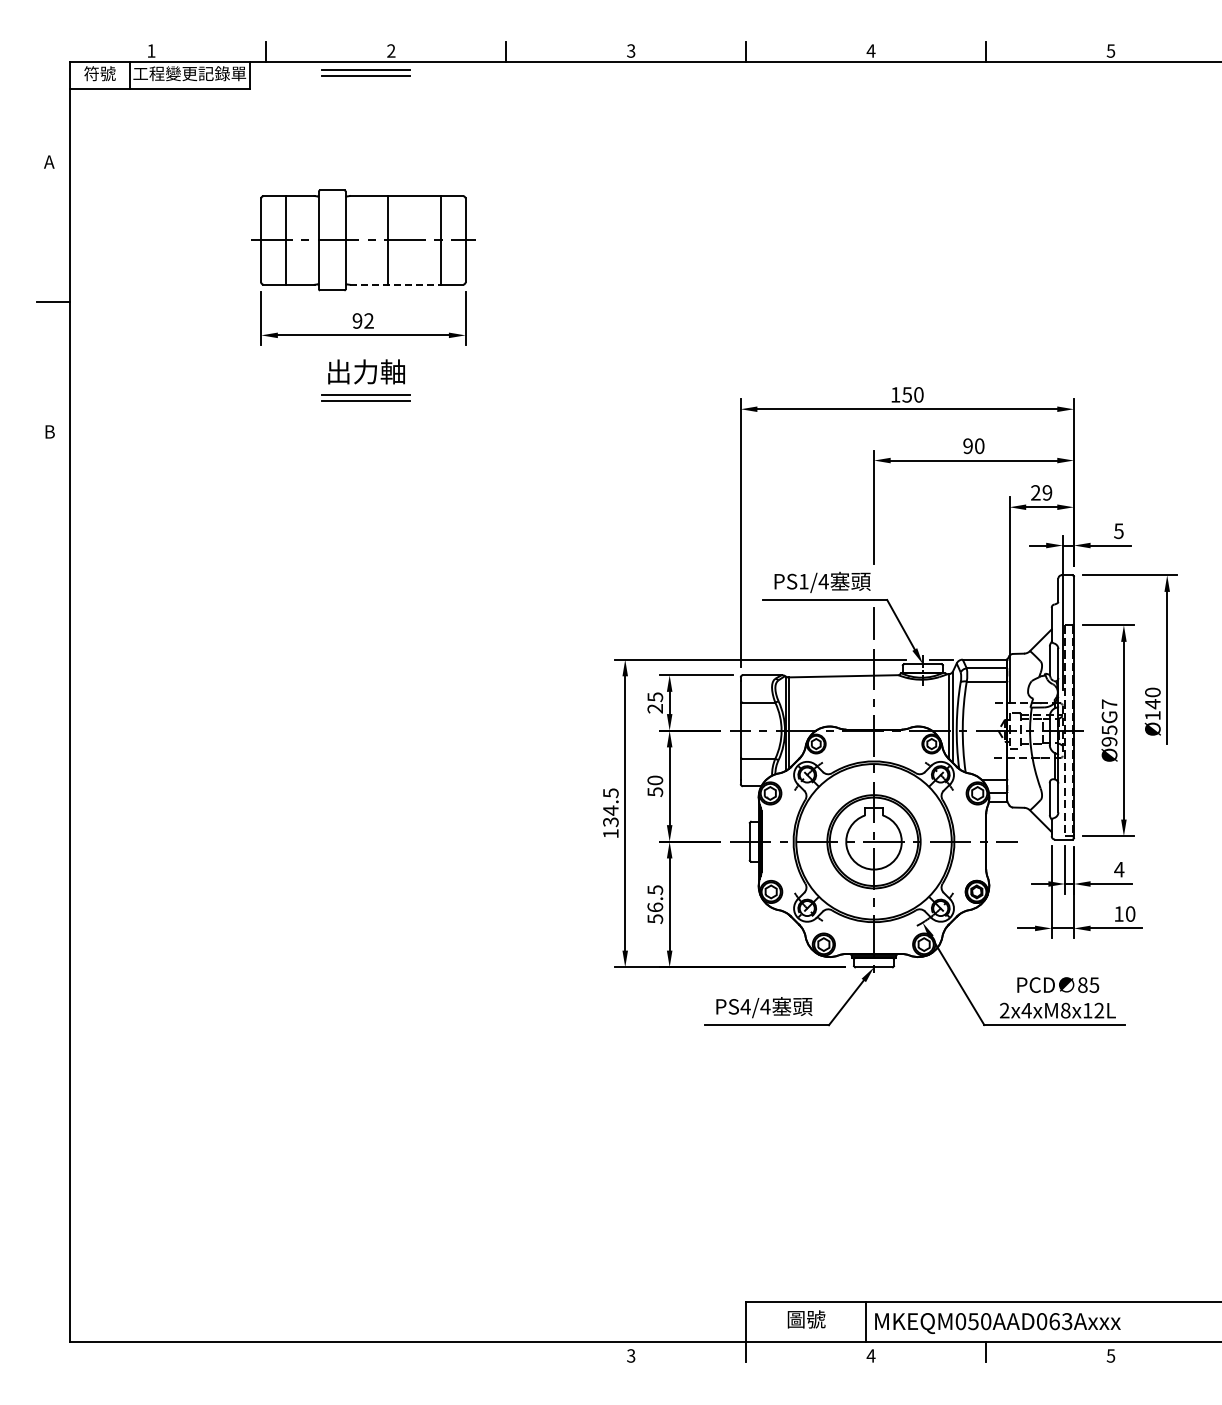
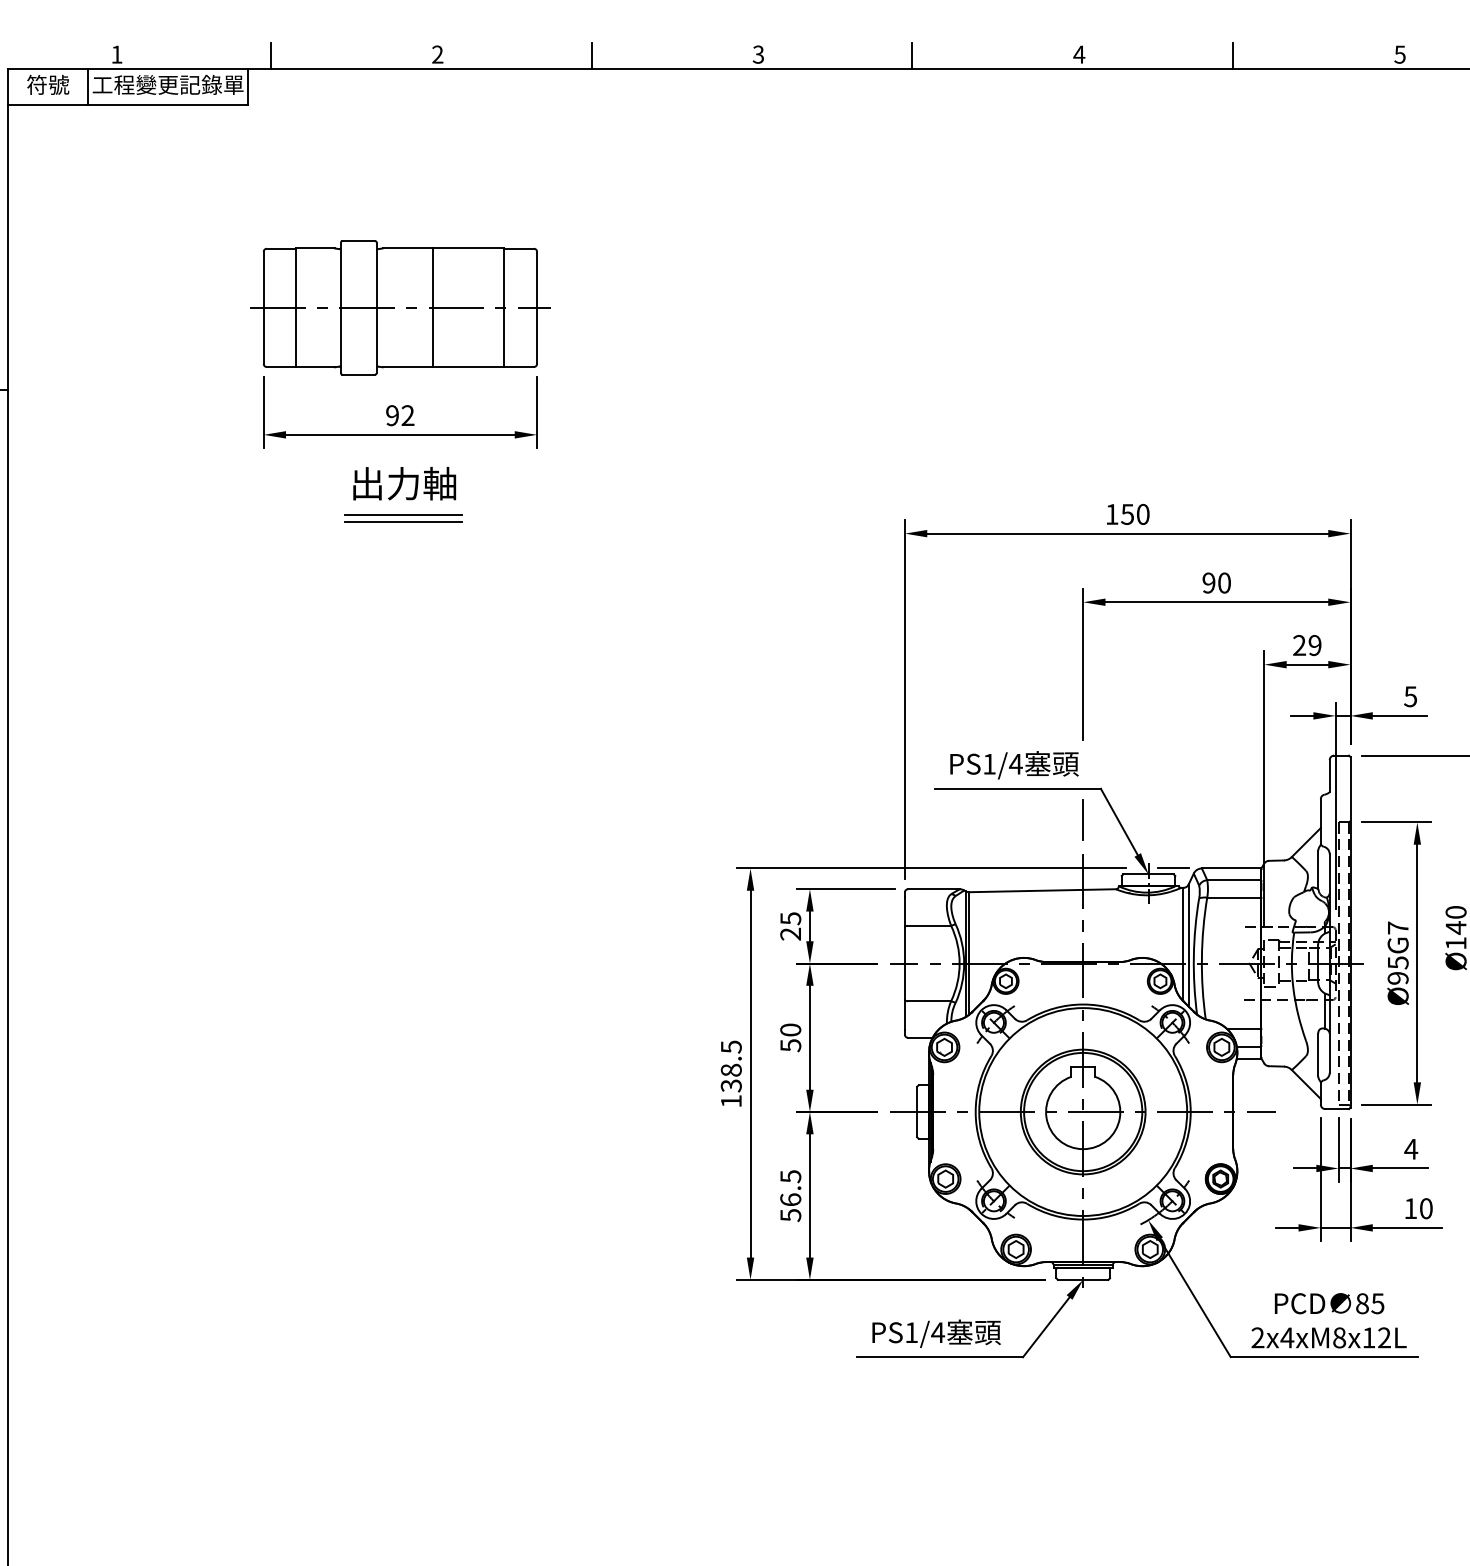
part: (365, 72) -> (403, 83), removed
line: (395, 284) -> (443, 366), dashed -> solid
text: (610, 810) -> (730, 1070), 134.5 -> 138.5
text: (745, 1006) -> (911, 1332), PS4/4 -> PS1/4

